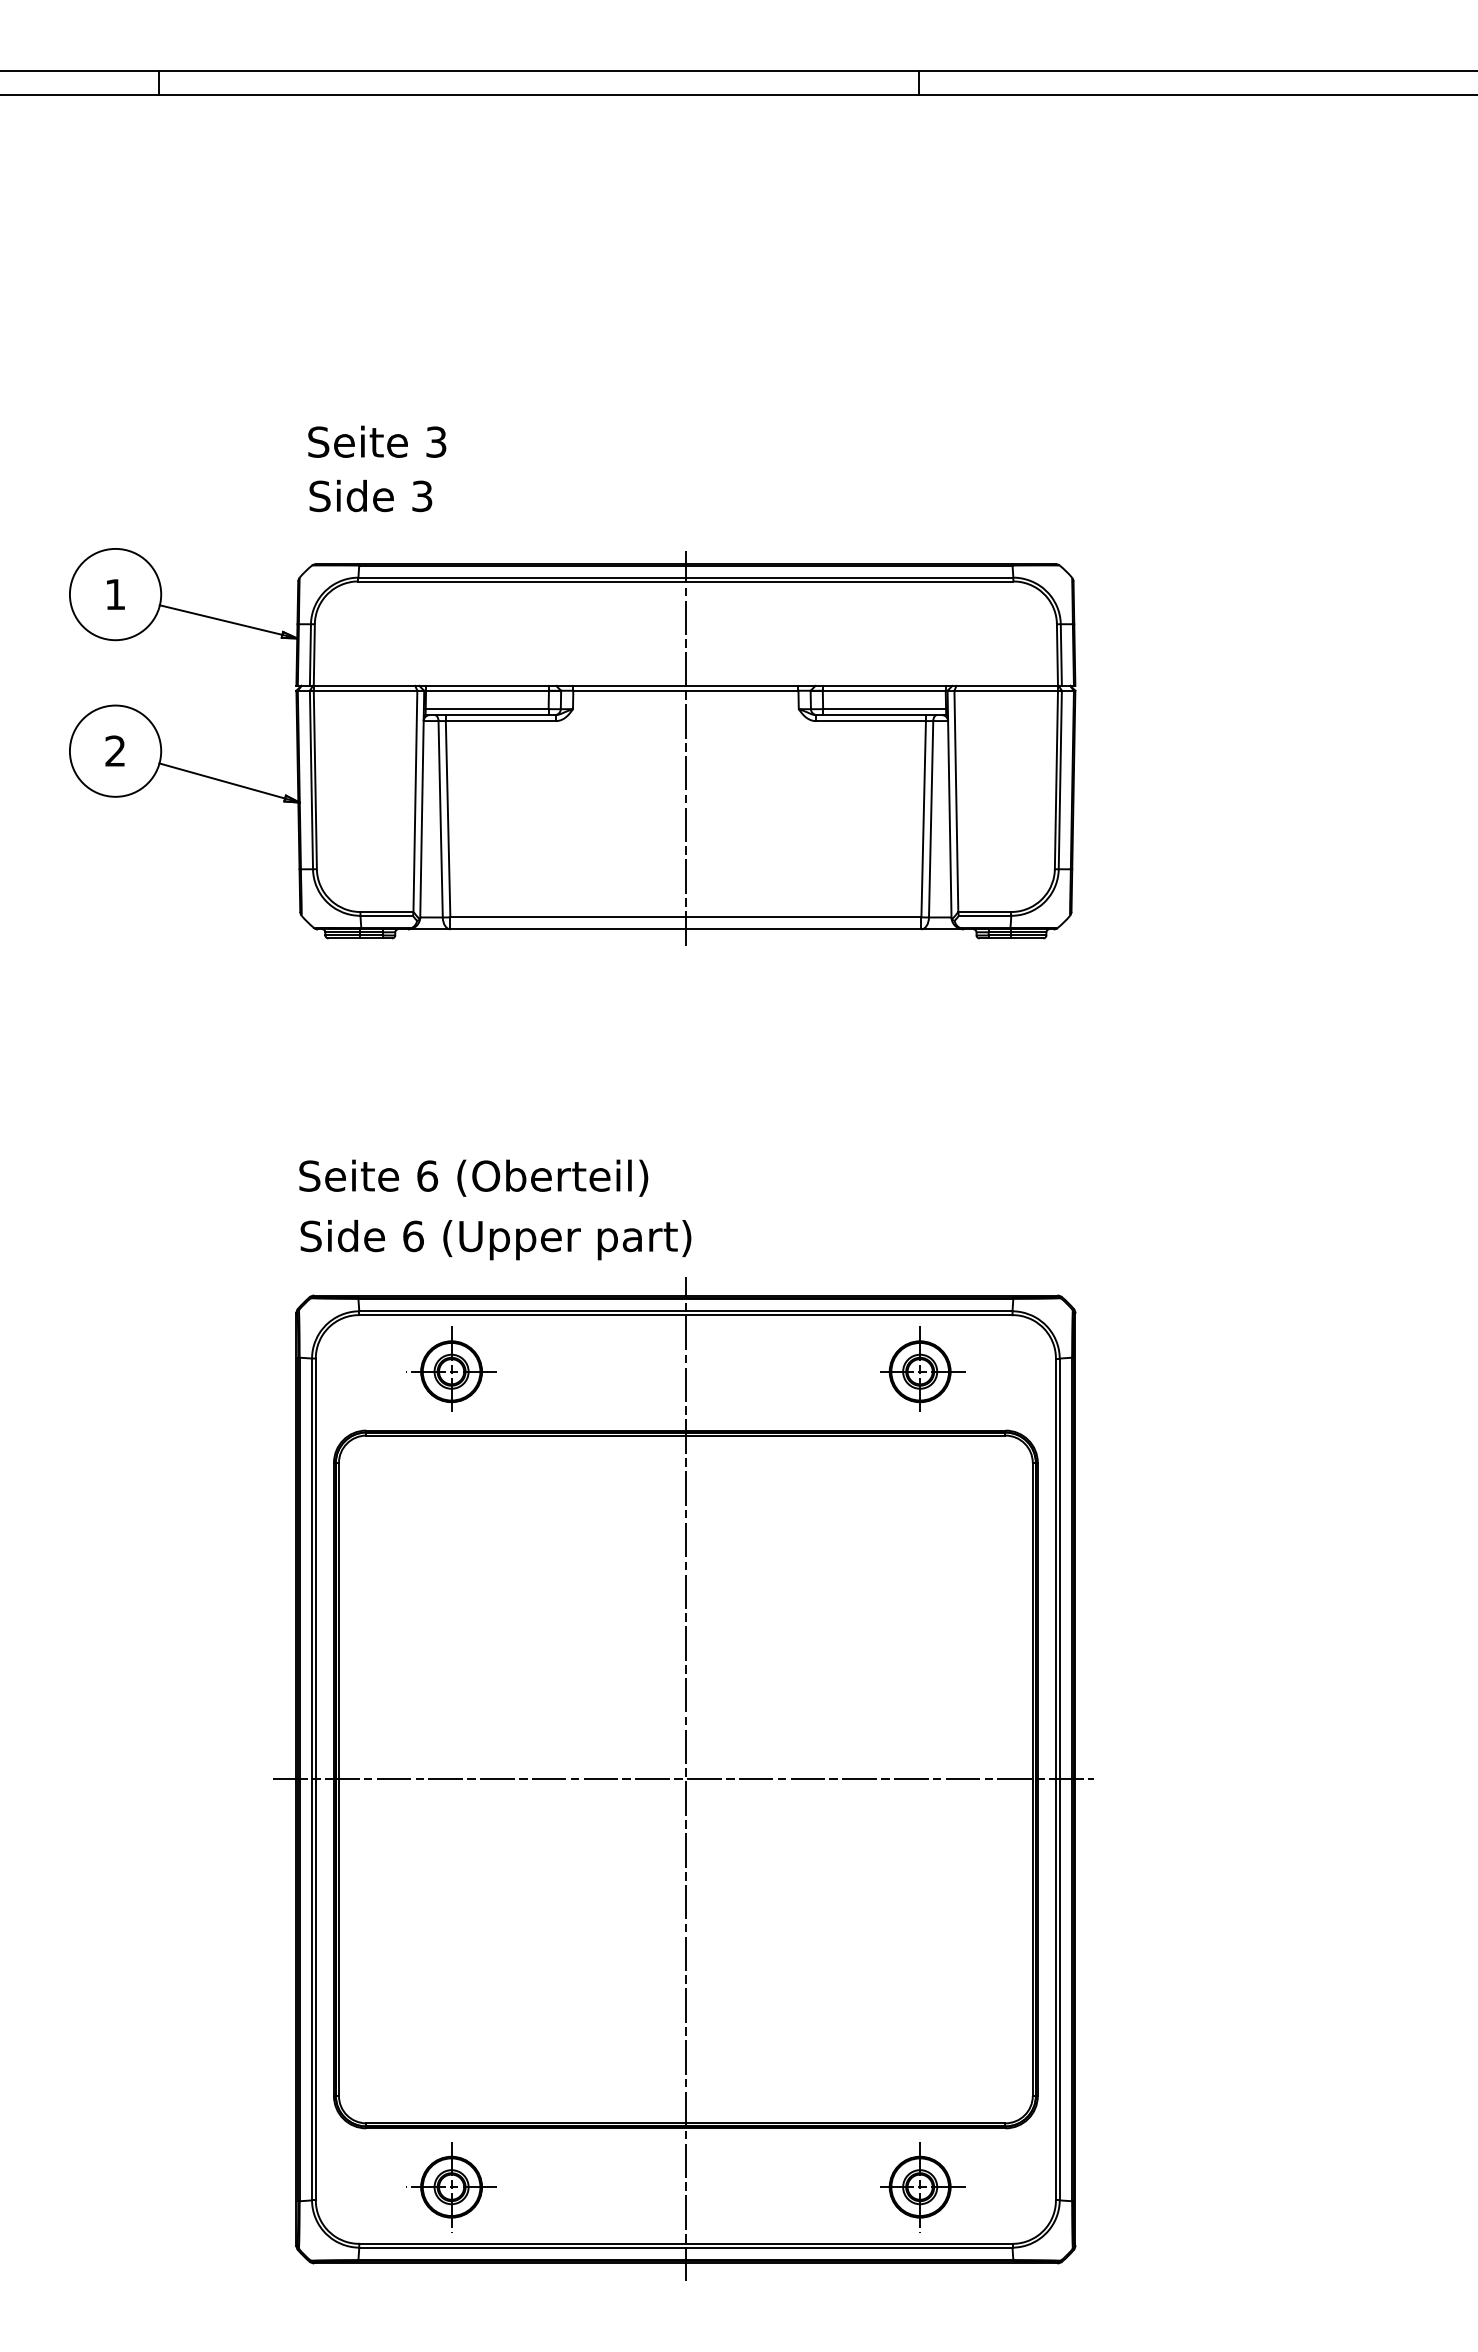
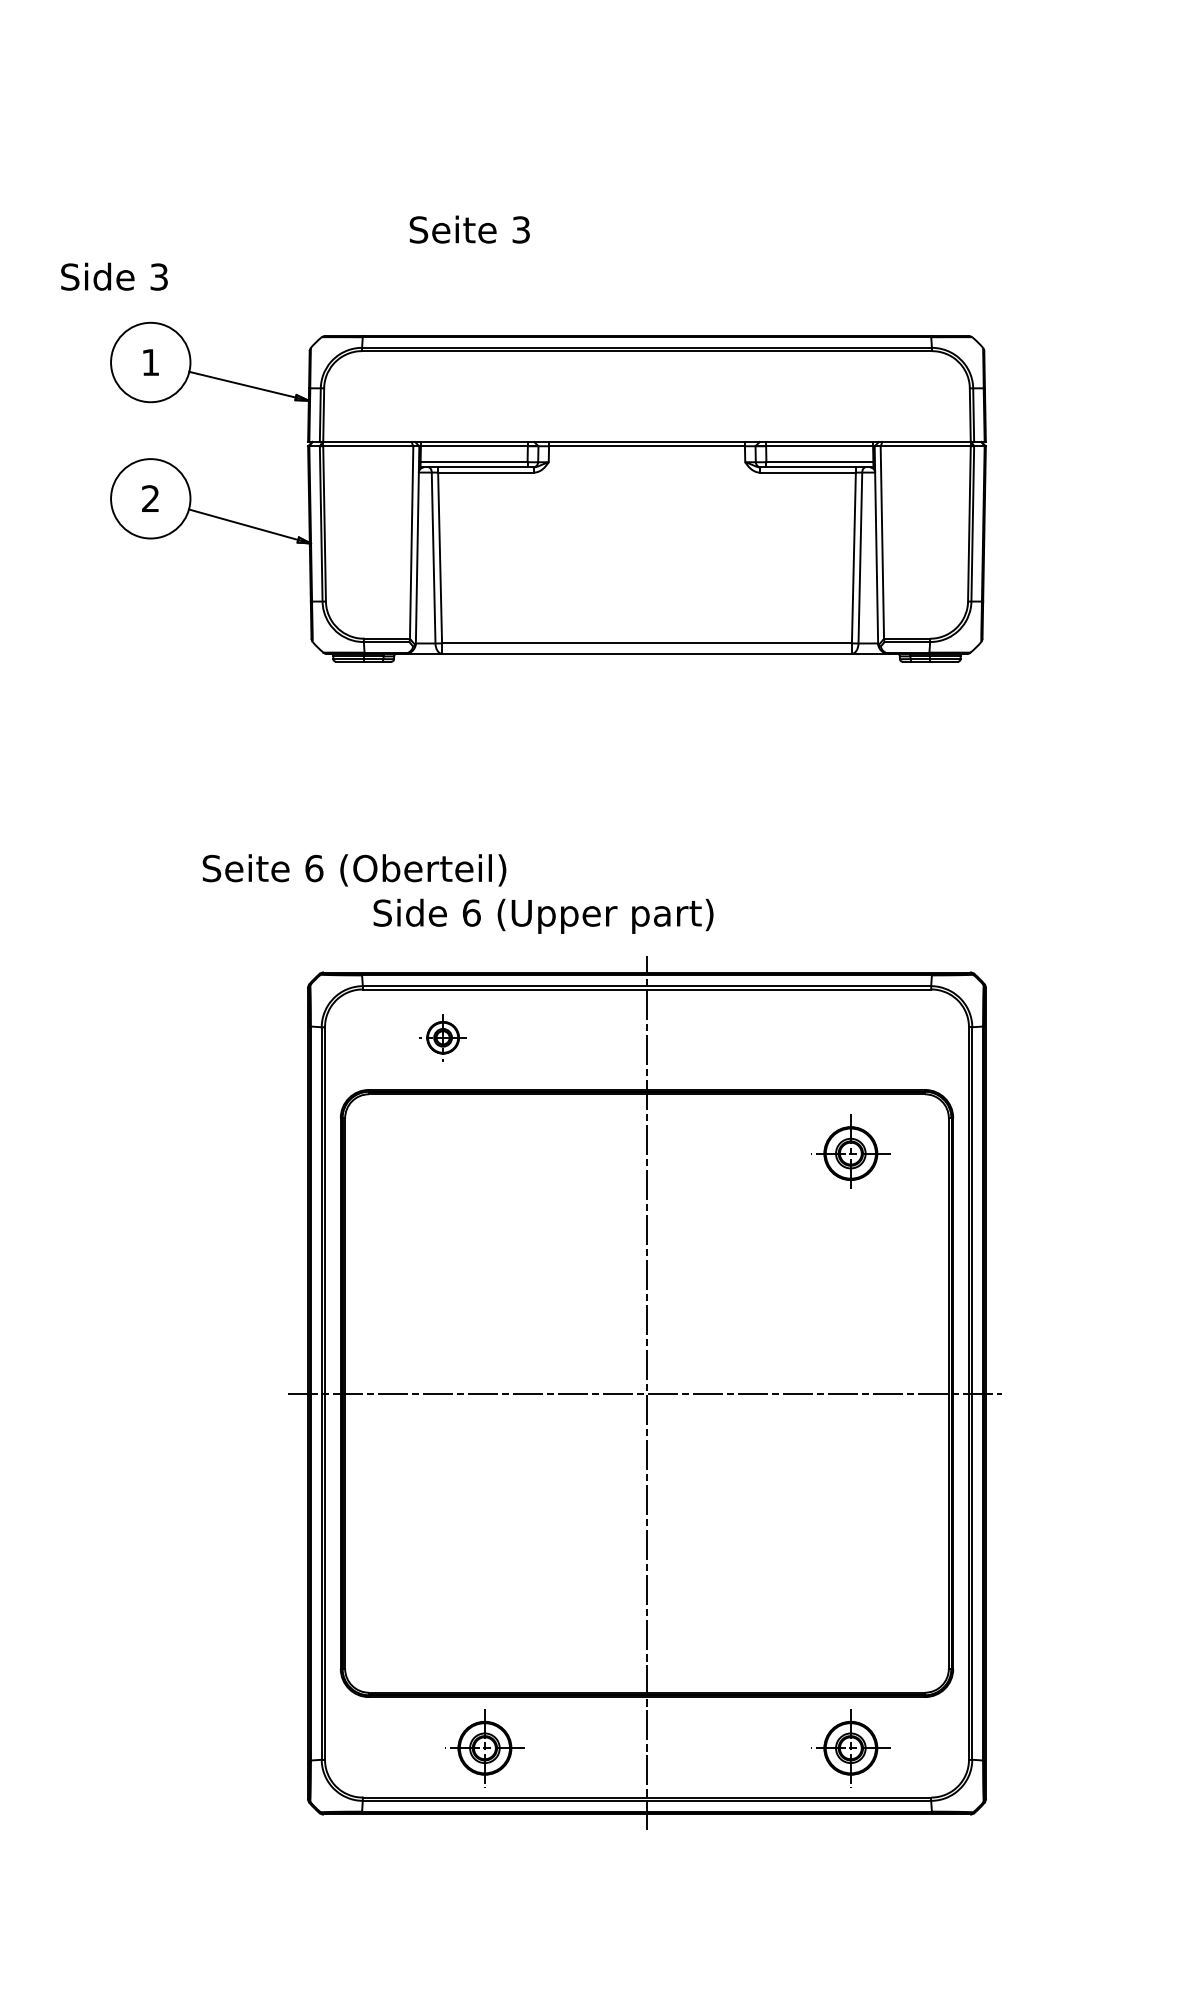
text: (377, 441) -> (470, 229), moved
text: (370, 495) -> (114, 276), moved
line: (685, 748) -> (646, 496), removed
text: (473, 1177) -> (354, 869), moved
text: (495, 1240) -> (543, 916), moved
part: (451, 1368) -> (443, 1035), size x0.6
part: (922, 1368) -> (852, 1150), moved
part: (451, 2187) -> (484, 1748), moved

